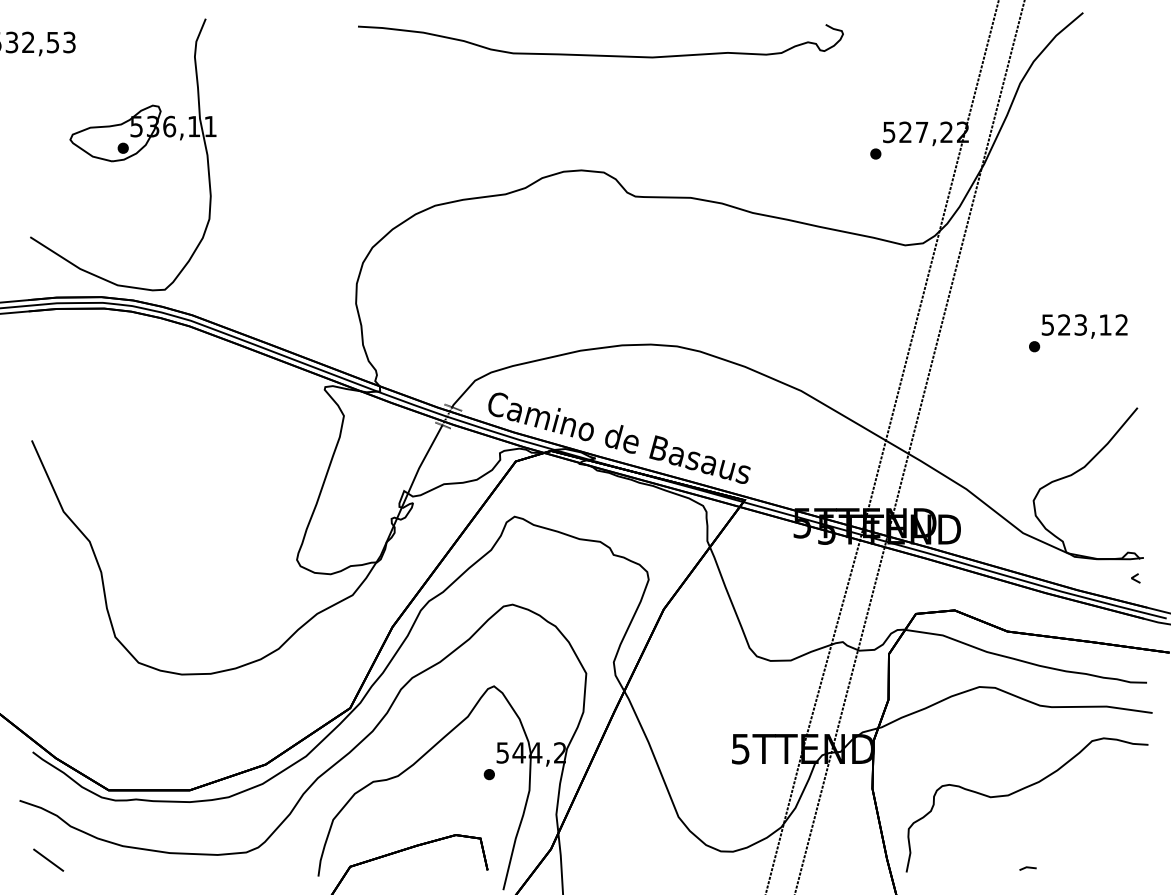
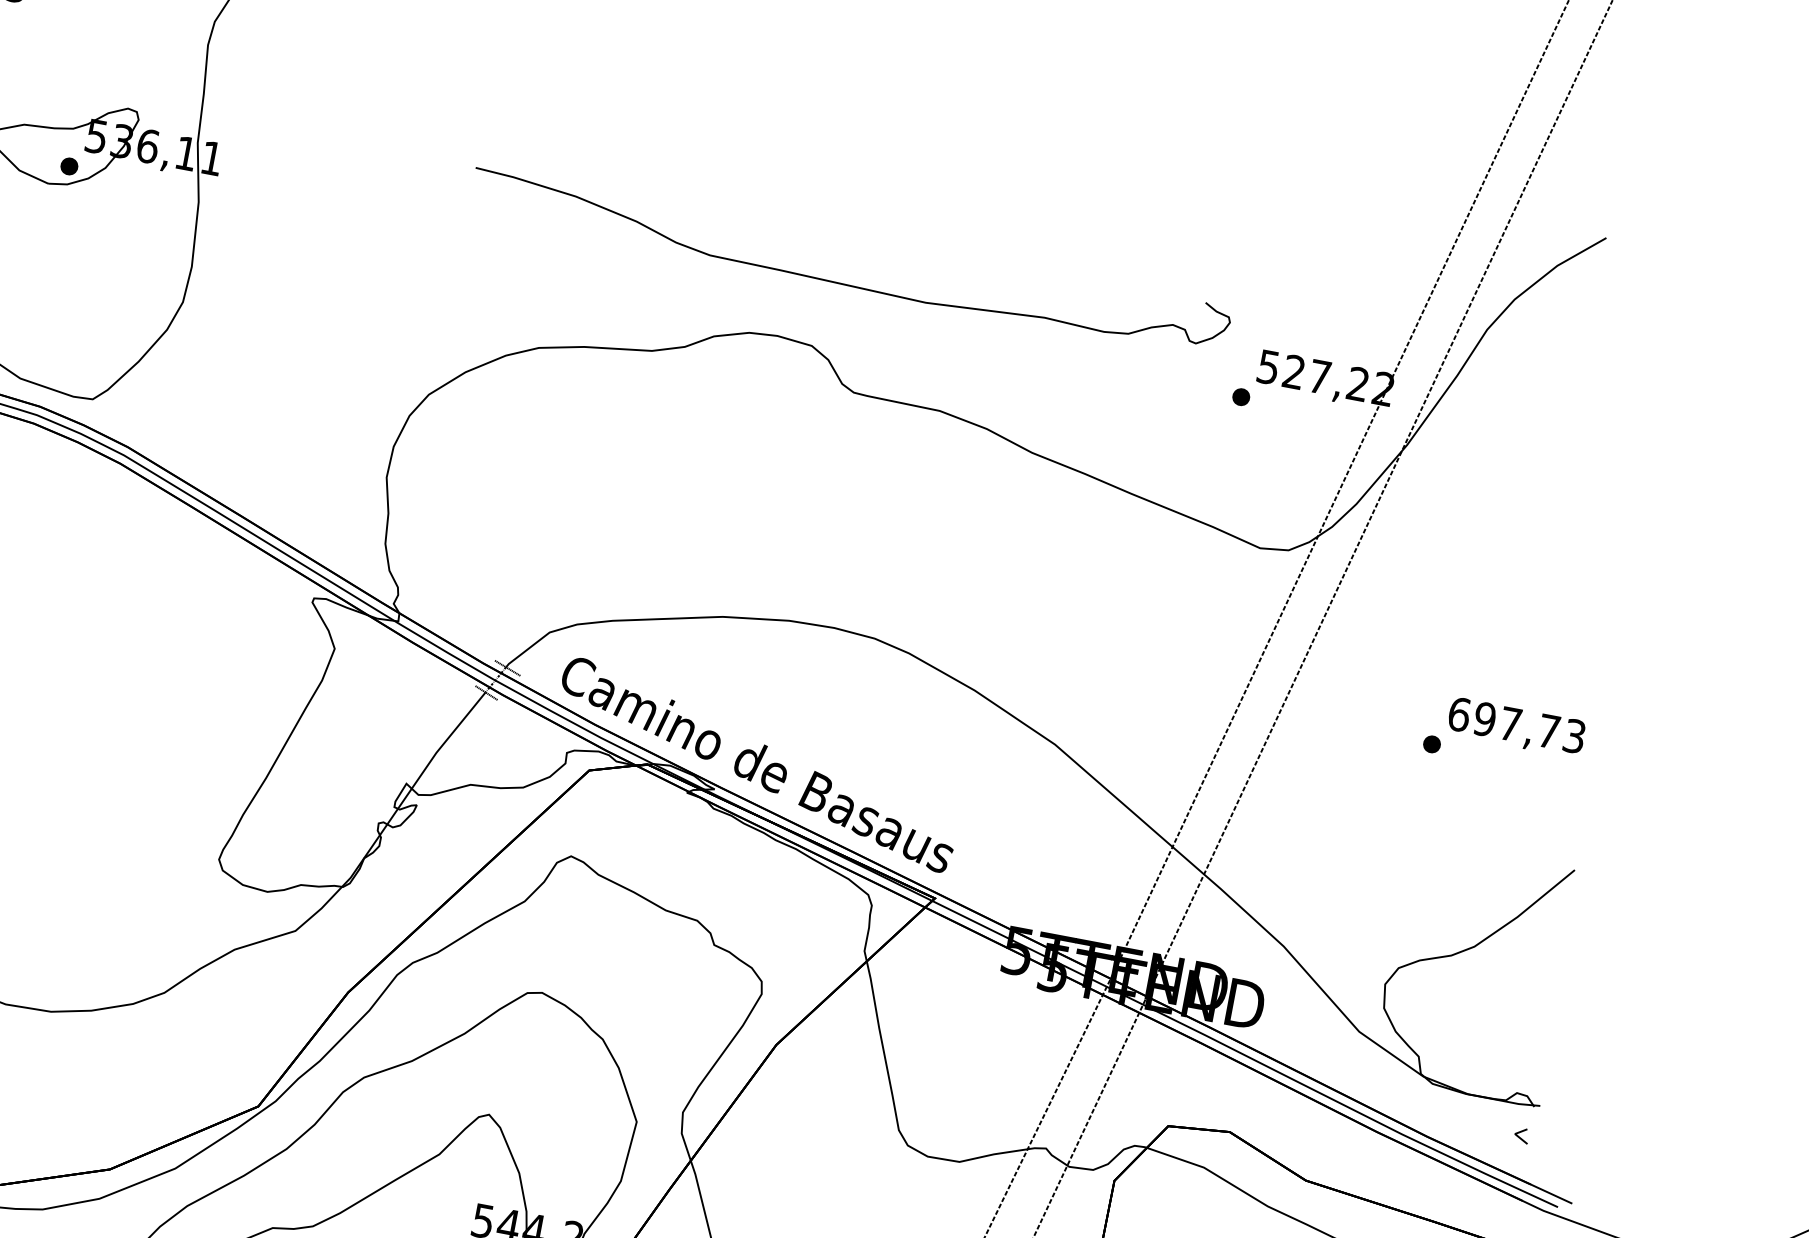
curve: (600, 54) -> (845, 282), moved
text: (1084, 324) -> (1516, 724), 523,12 -> 697,73

